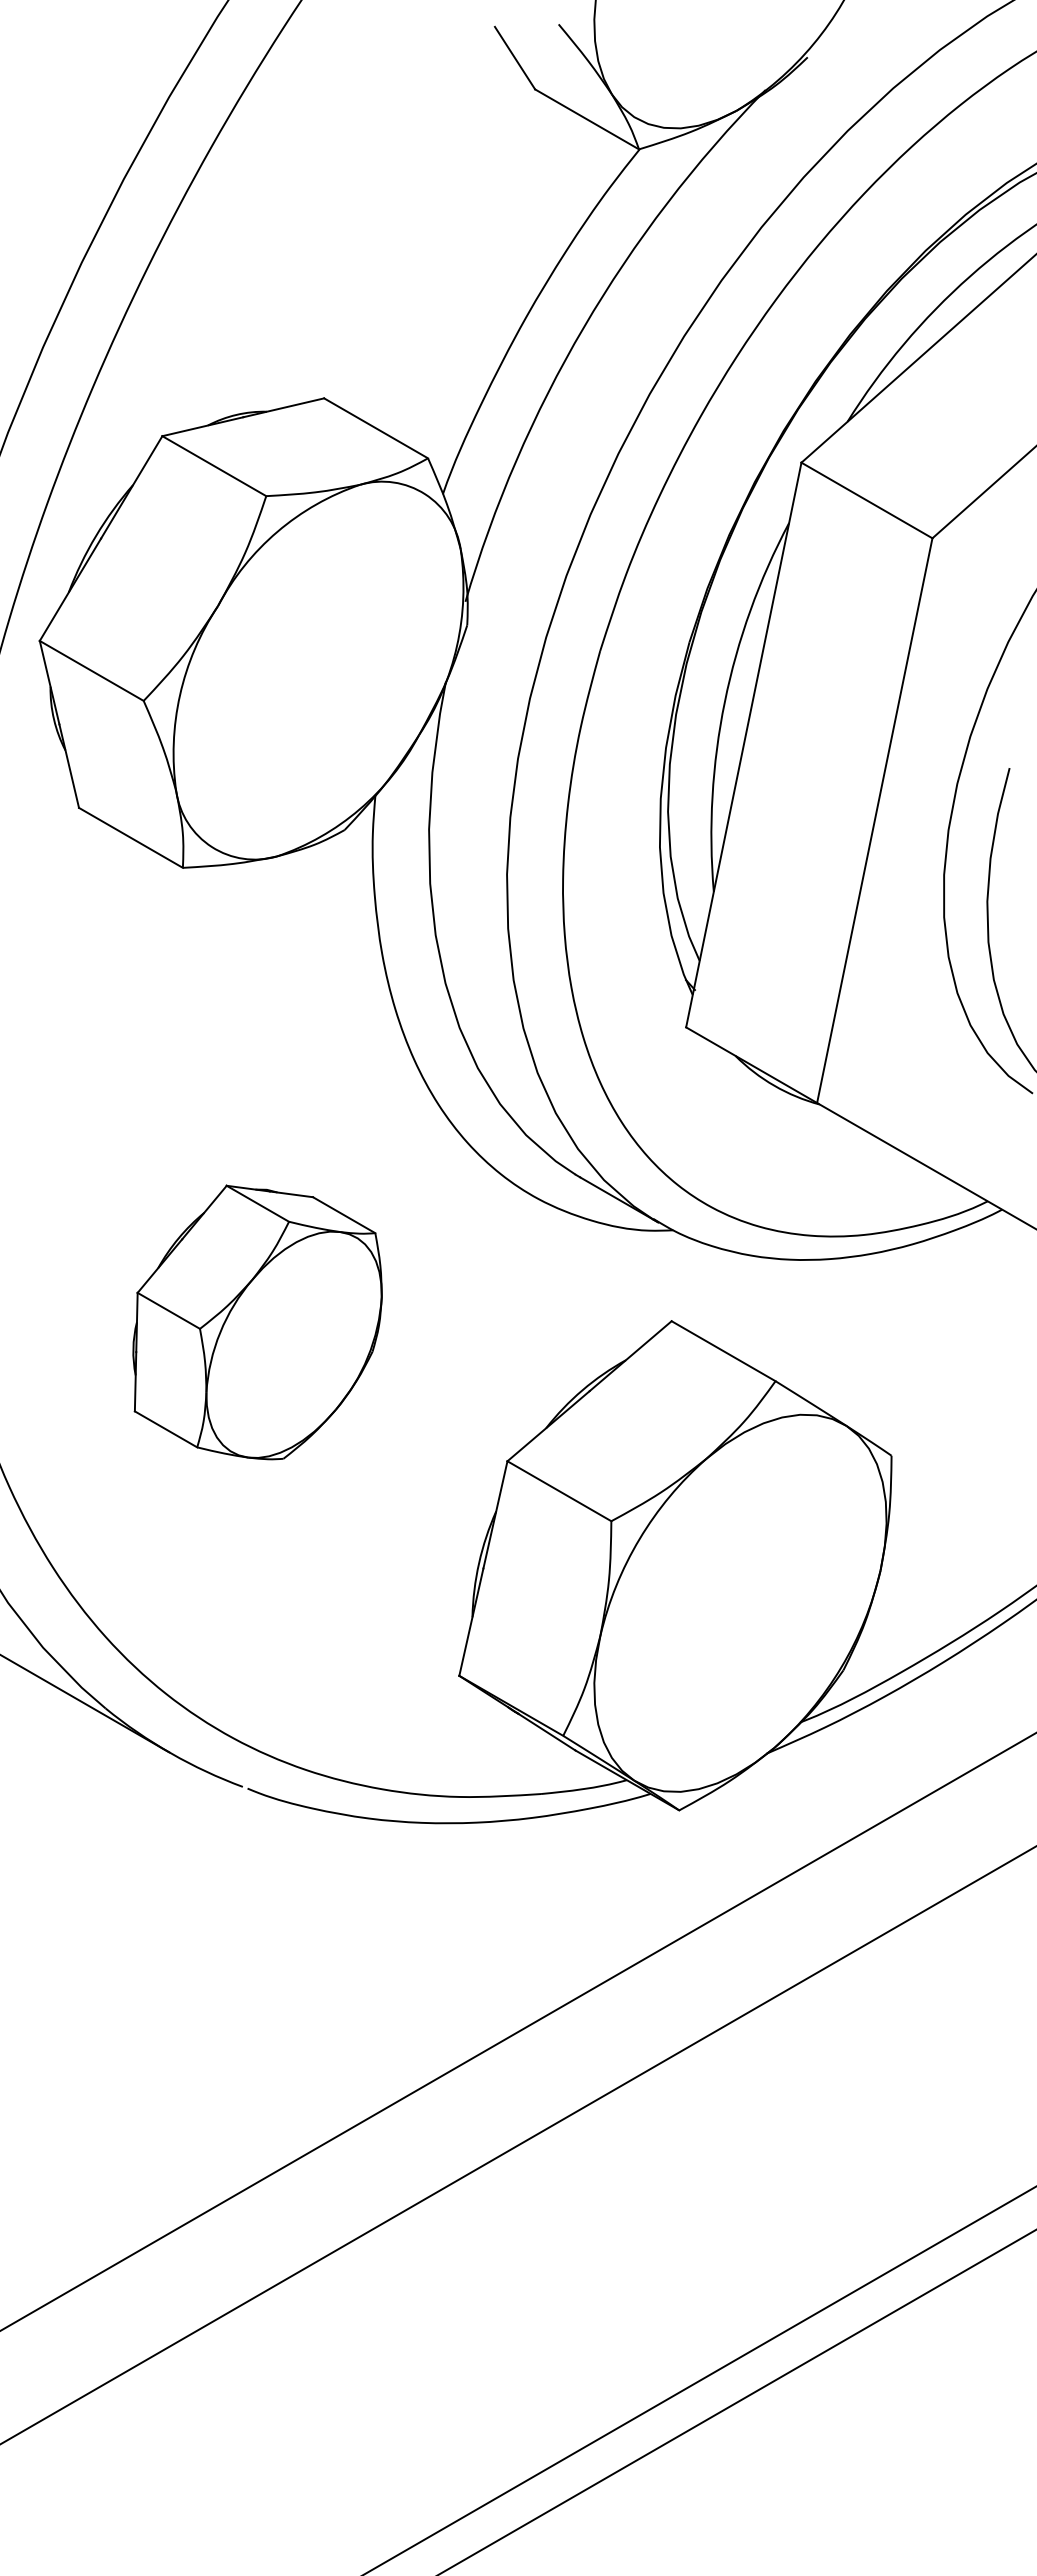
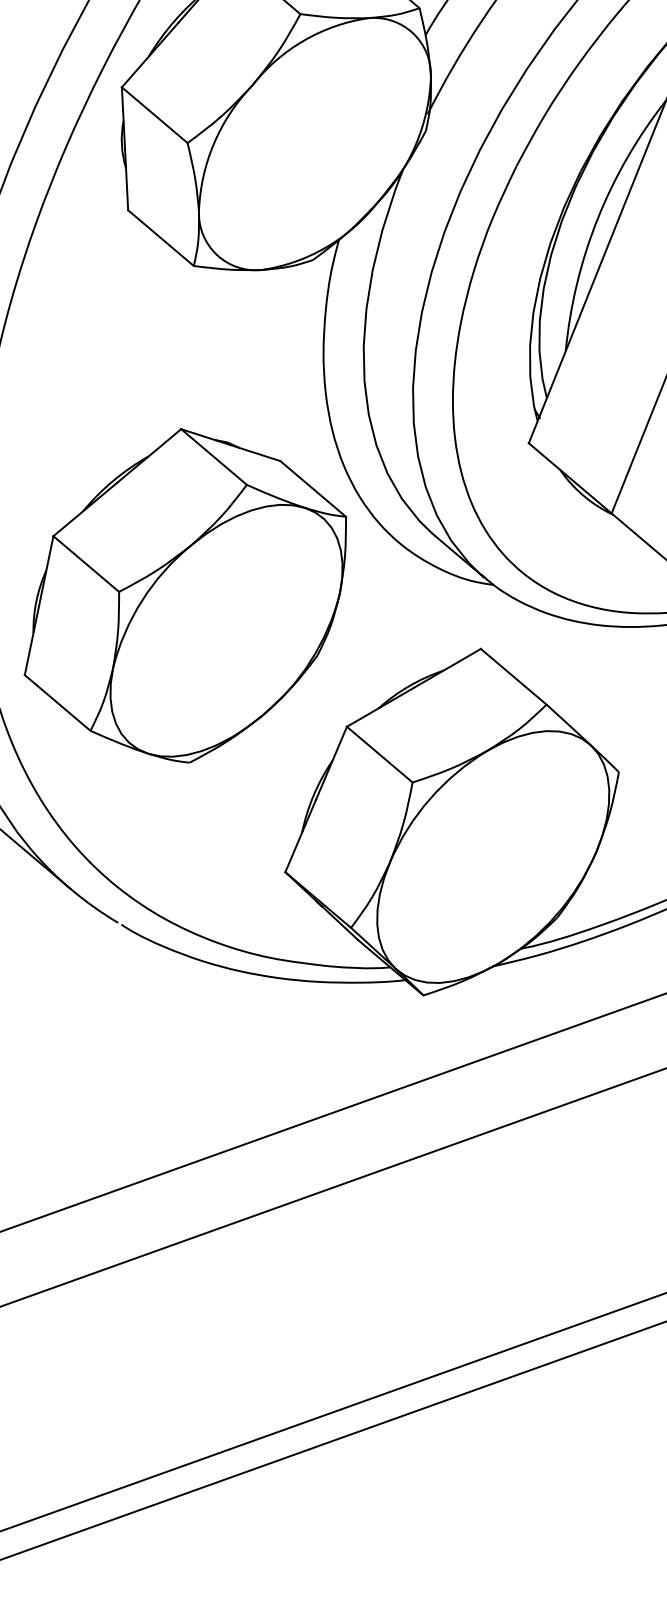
part: (257, 1322) -> (188, 596), size x1.67

